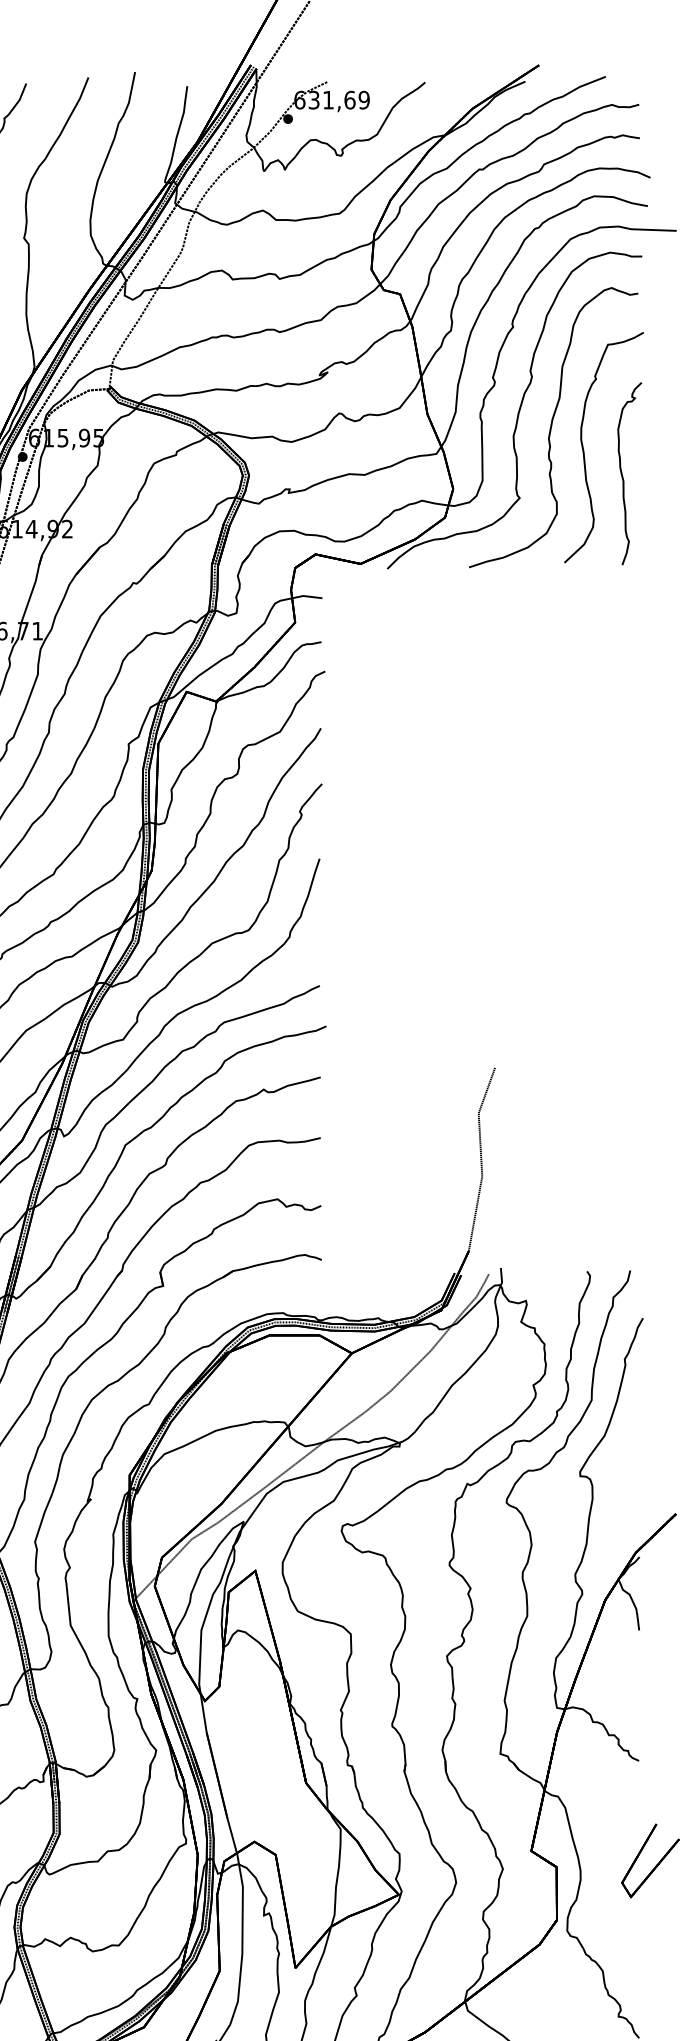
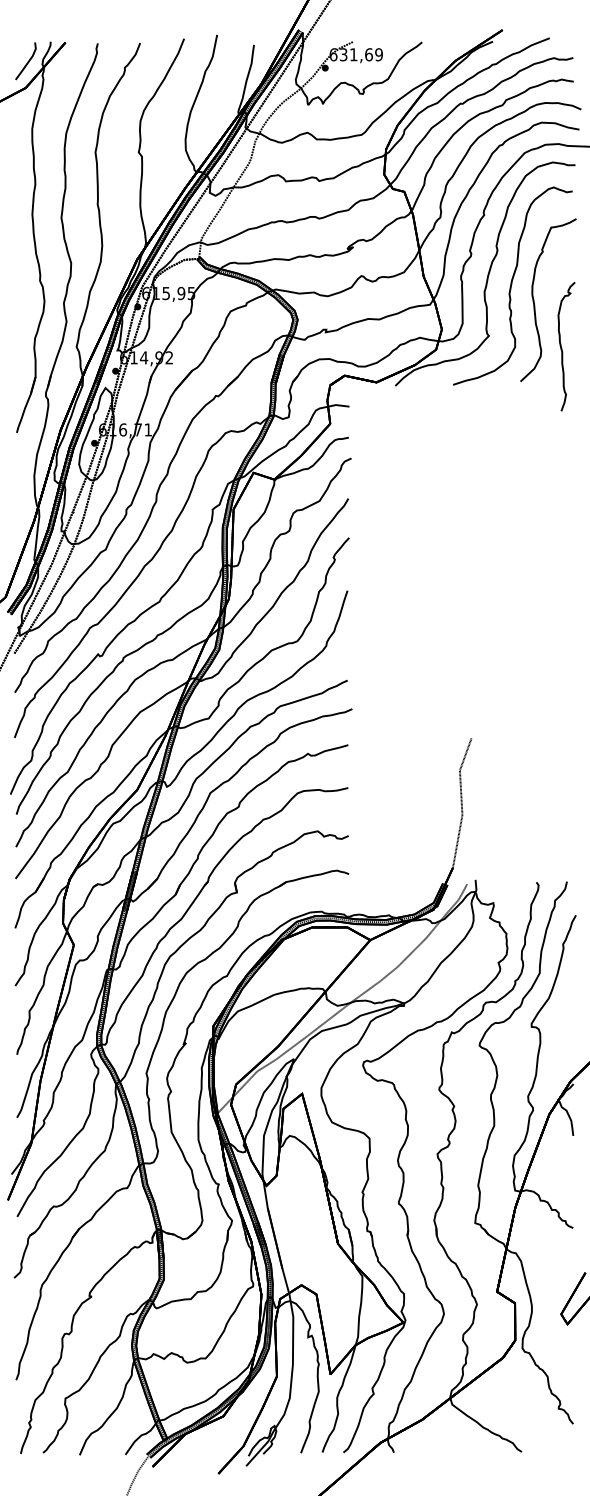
part: (629, 473) -> (566, 346), moved

